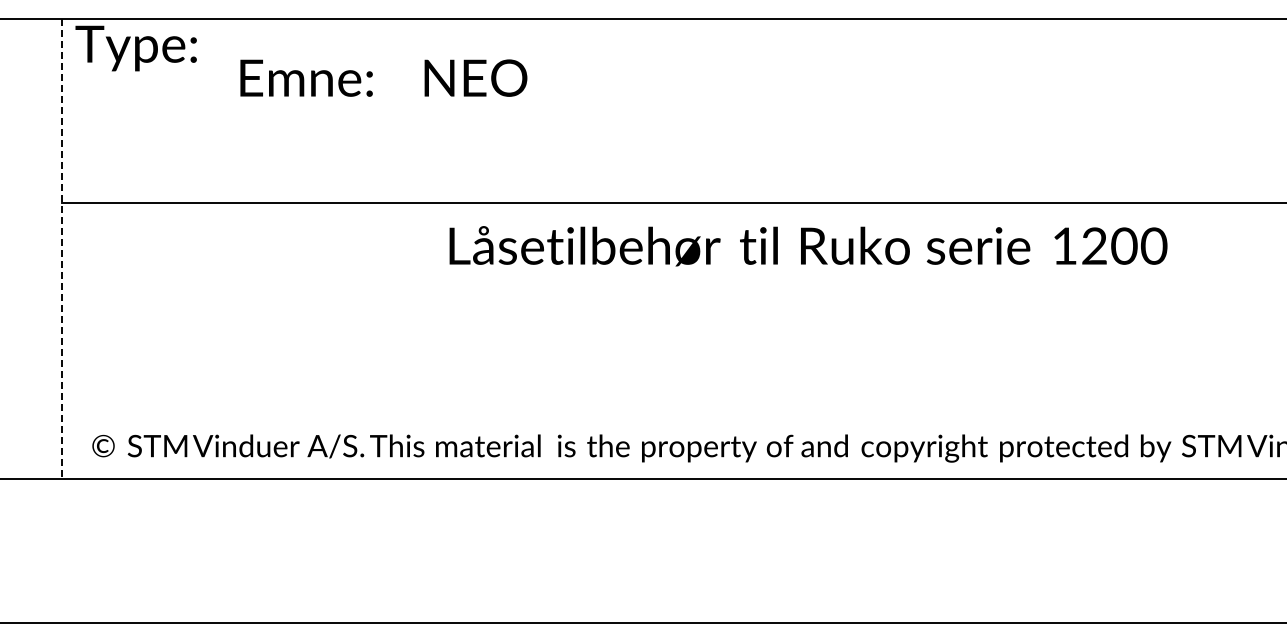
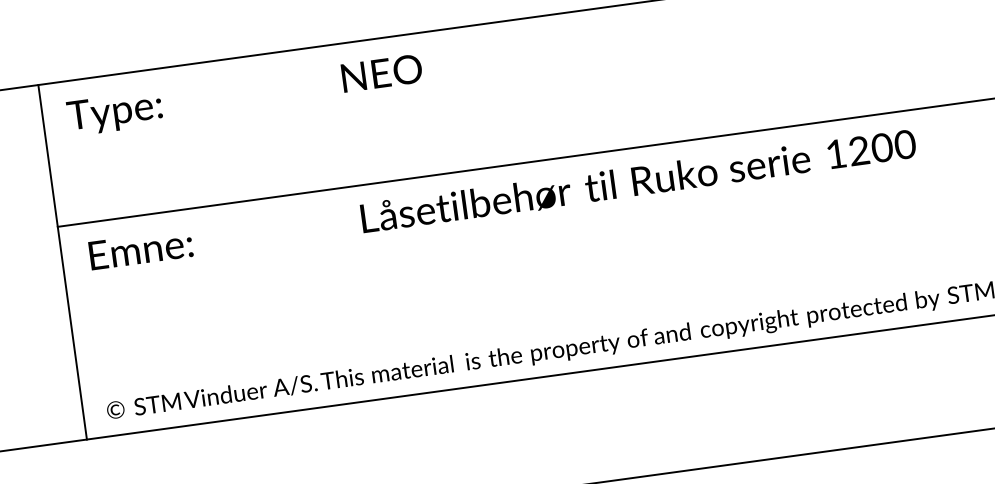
text: (135, 48) -> (114, 113), moved
text: (306, 77) -> (140, 248), moved
text: (475, 77) -> (381, 72), moved
line: (61, 248) -> (62, 261), dashed -> solid

